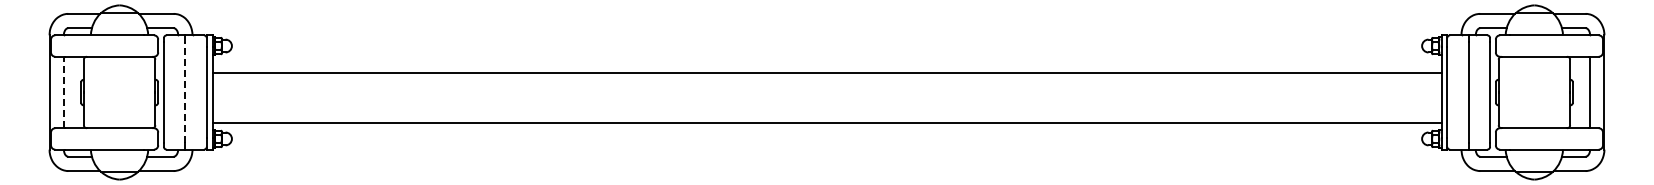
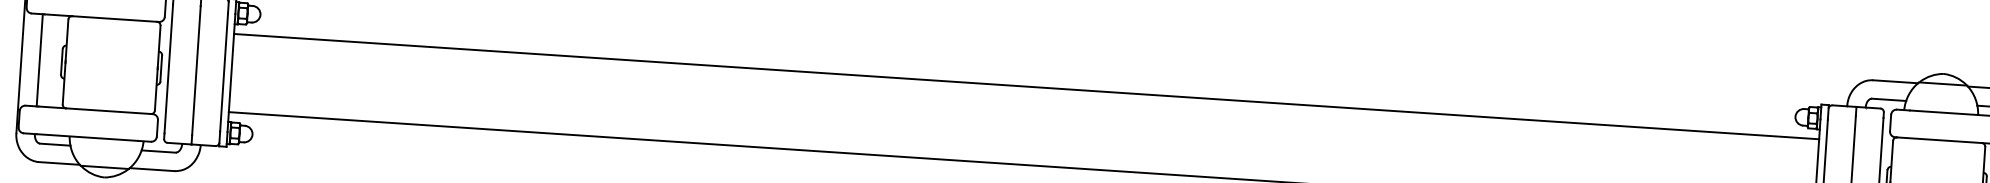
line: (826, 73) -> (1025, 86), moved
line: (63, 92) -> (39, 60), dashed -> solid
line: (185, 92) -> (196, 70), dashed -> solid

